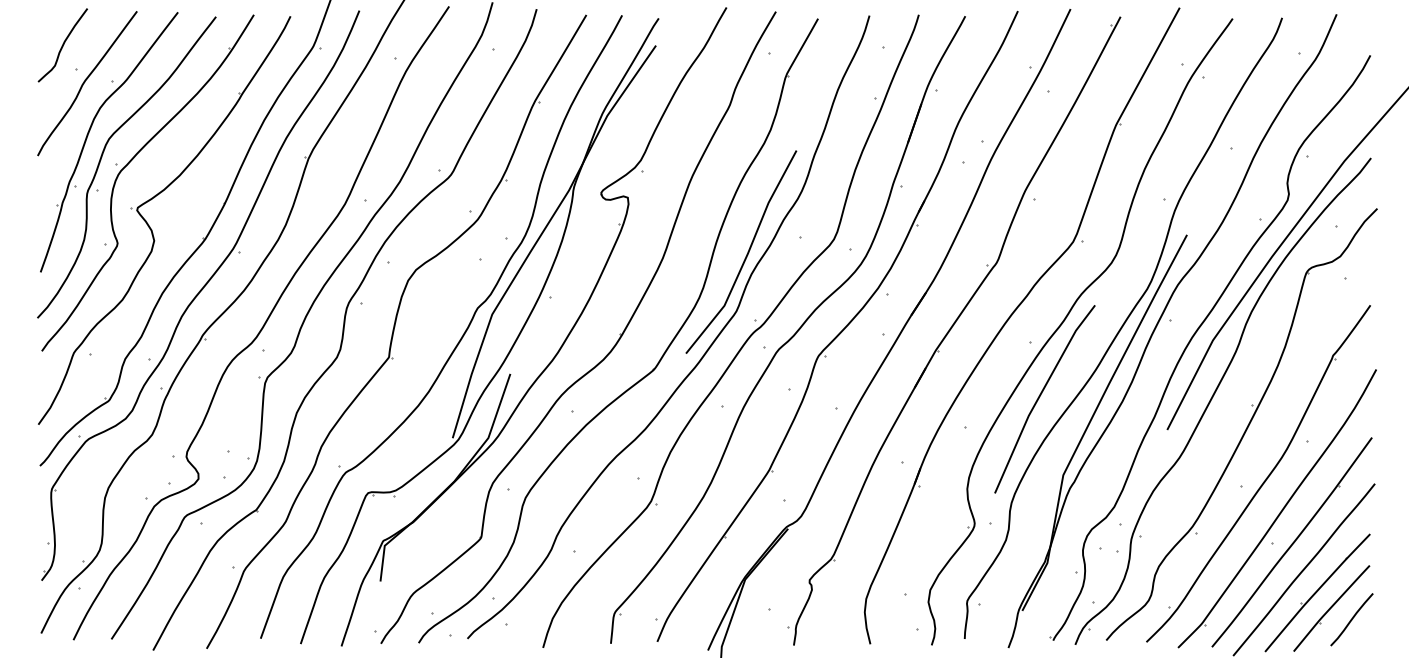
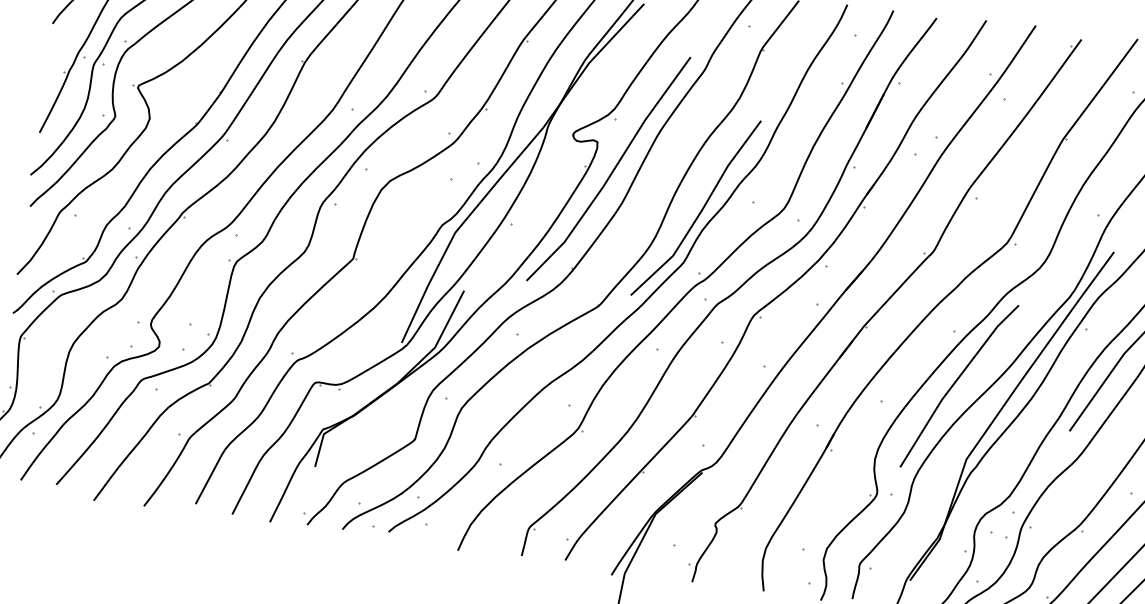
line: (647, 225) -> (612, 170), added

